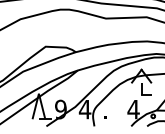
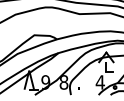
text: (84, 109) -> (63, 82), 4 -> 8

